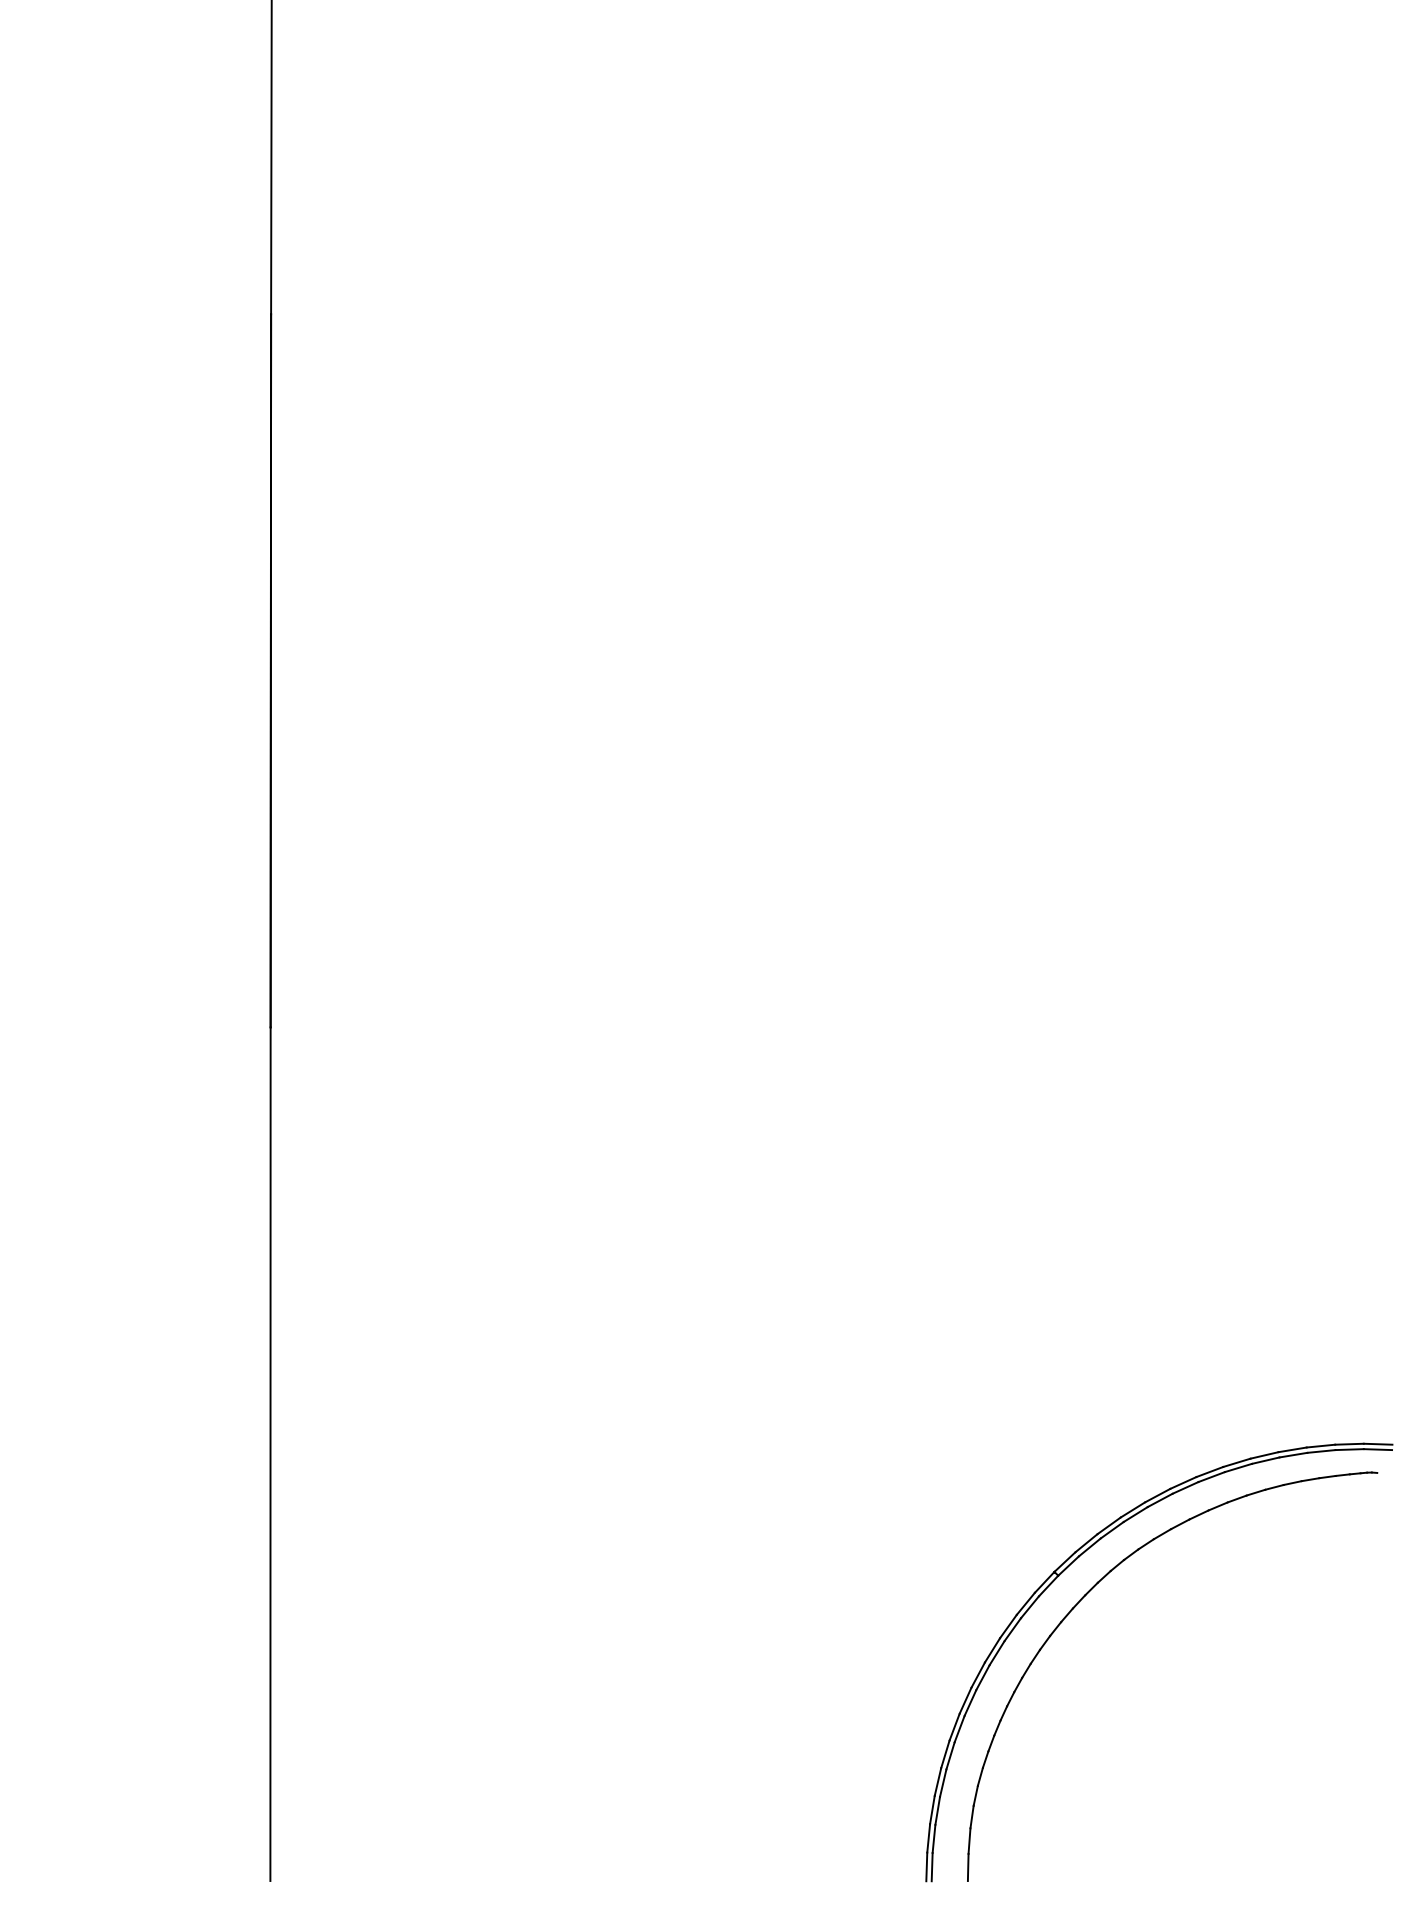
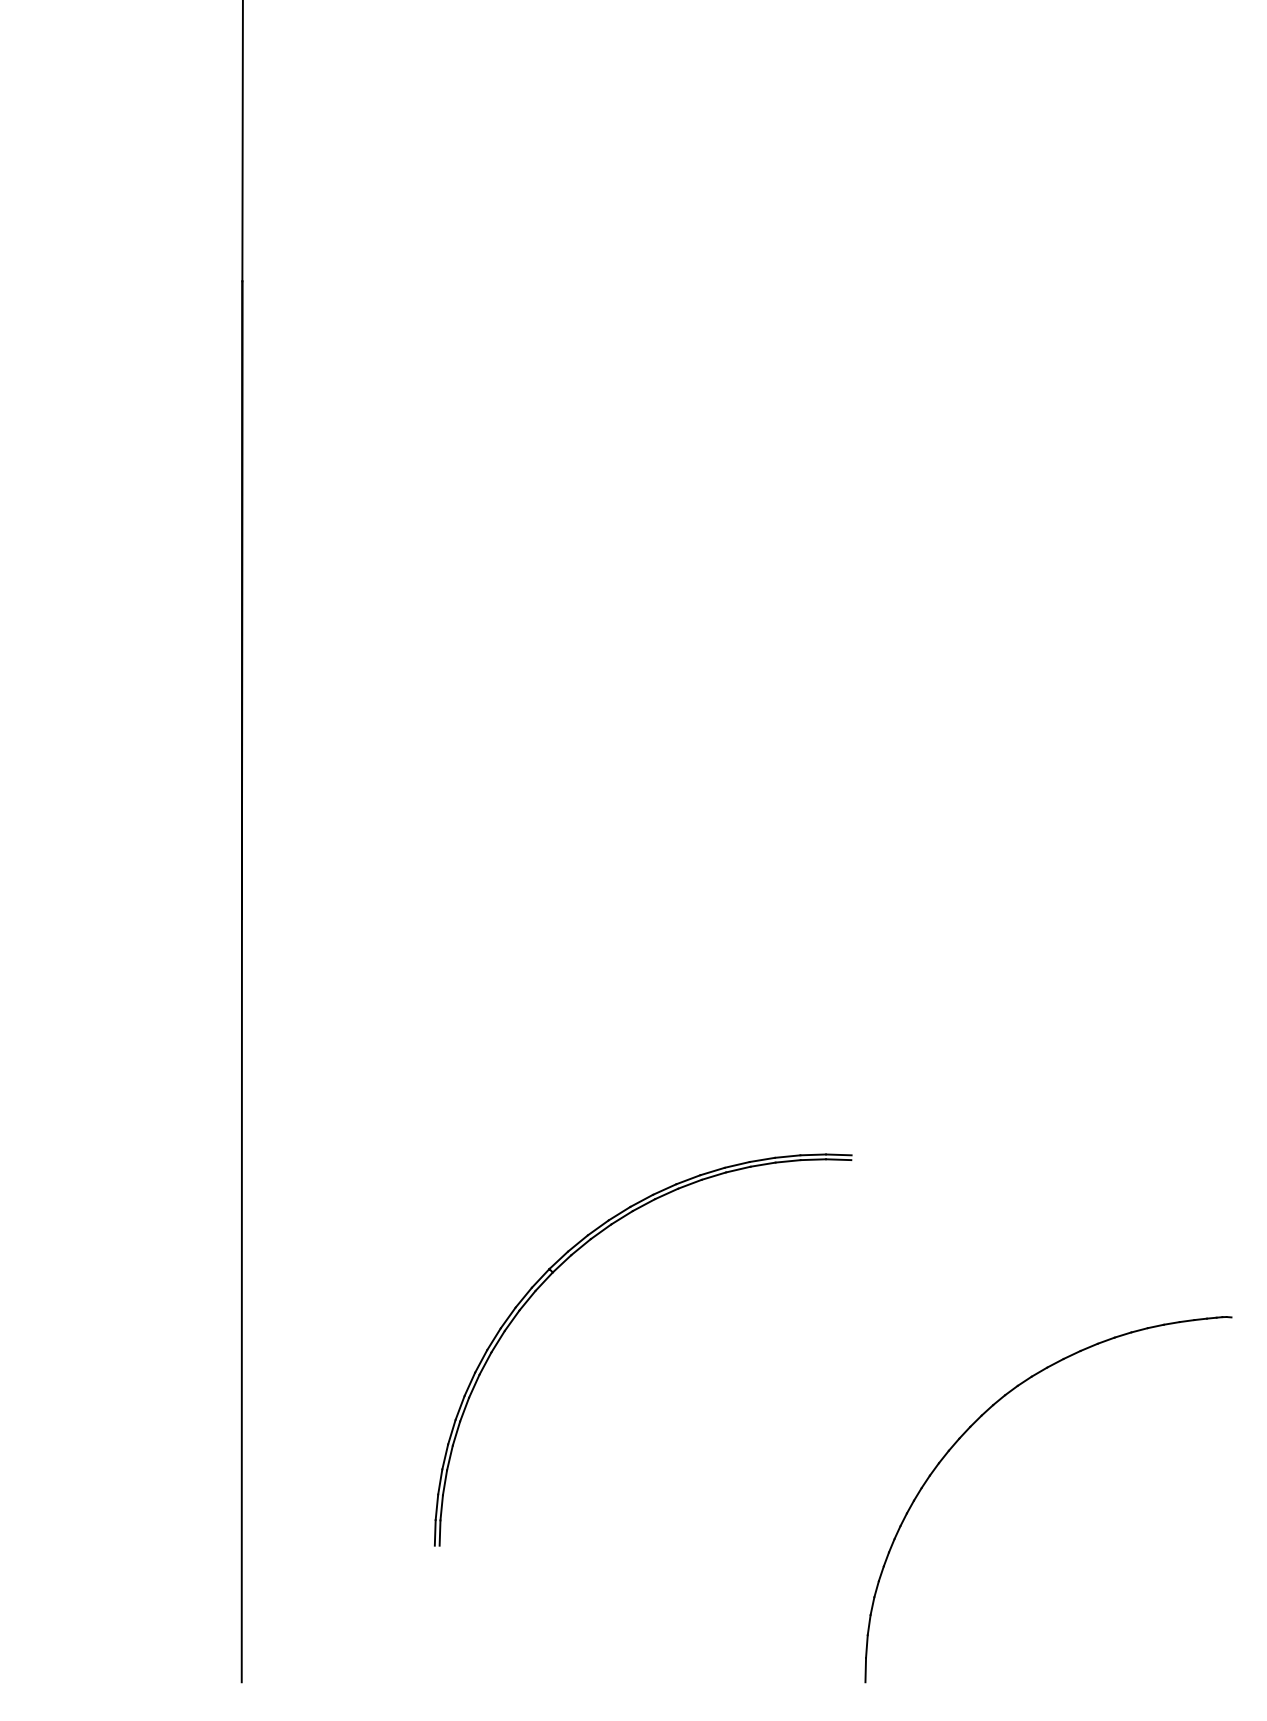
part: (1066, 1569) -> (560, 1266), moved

